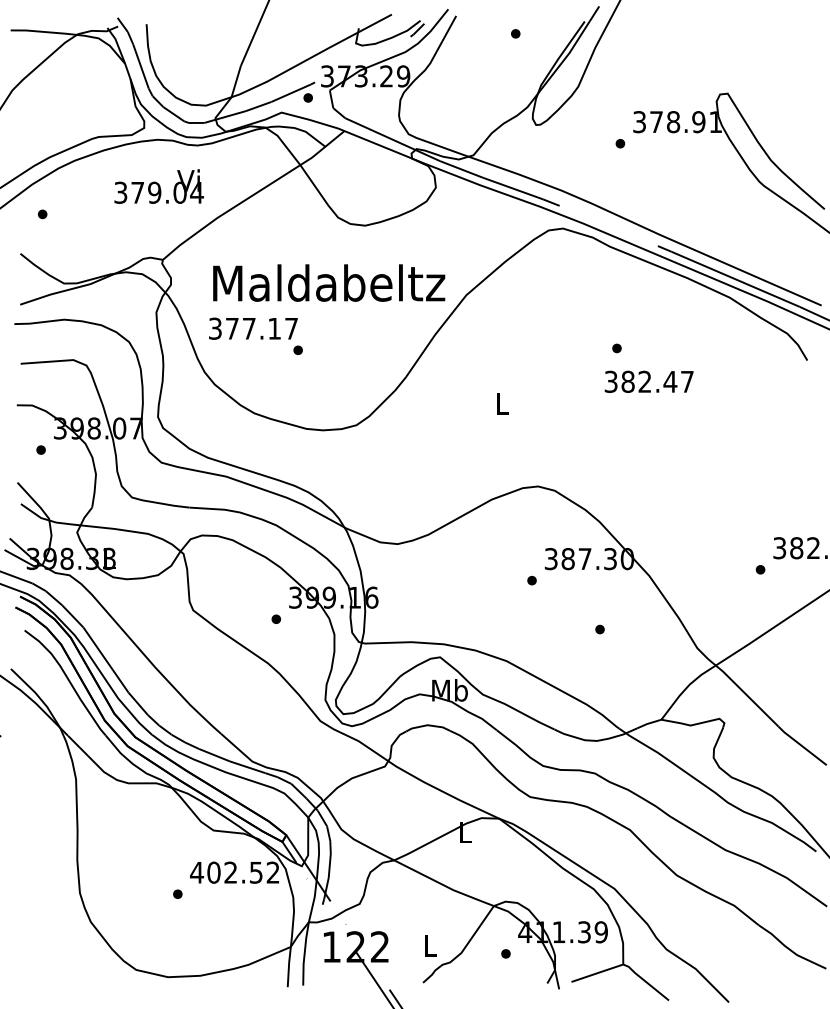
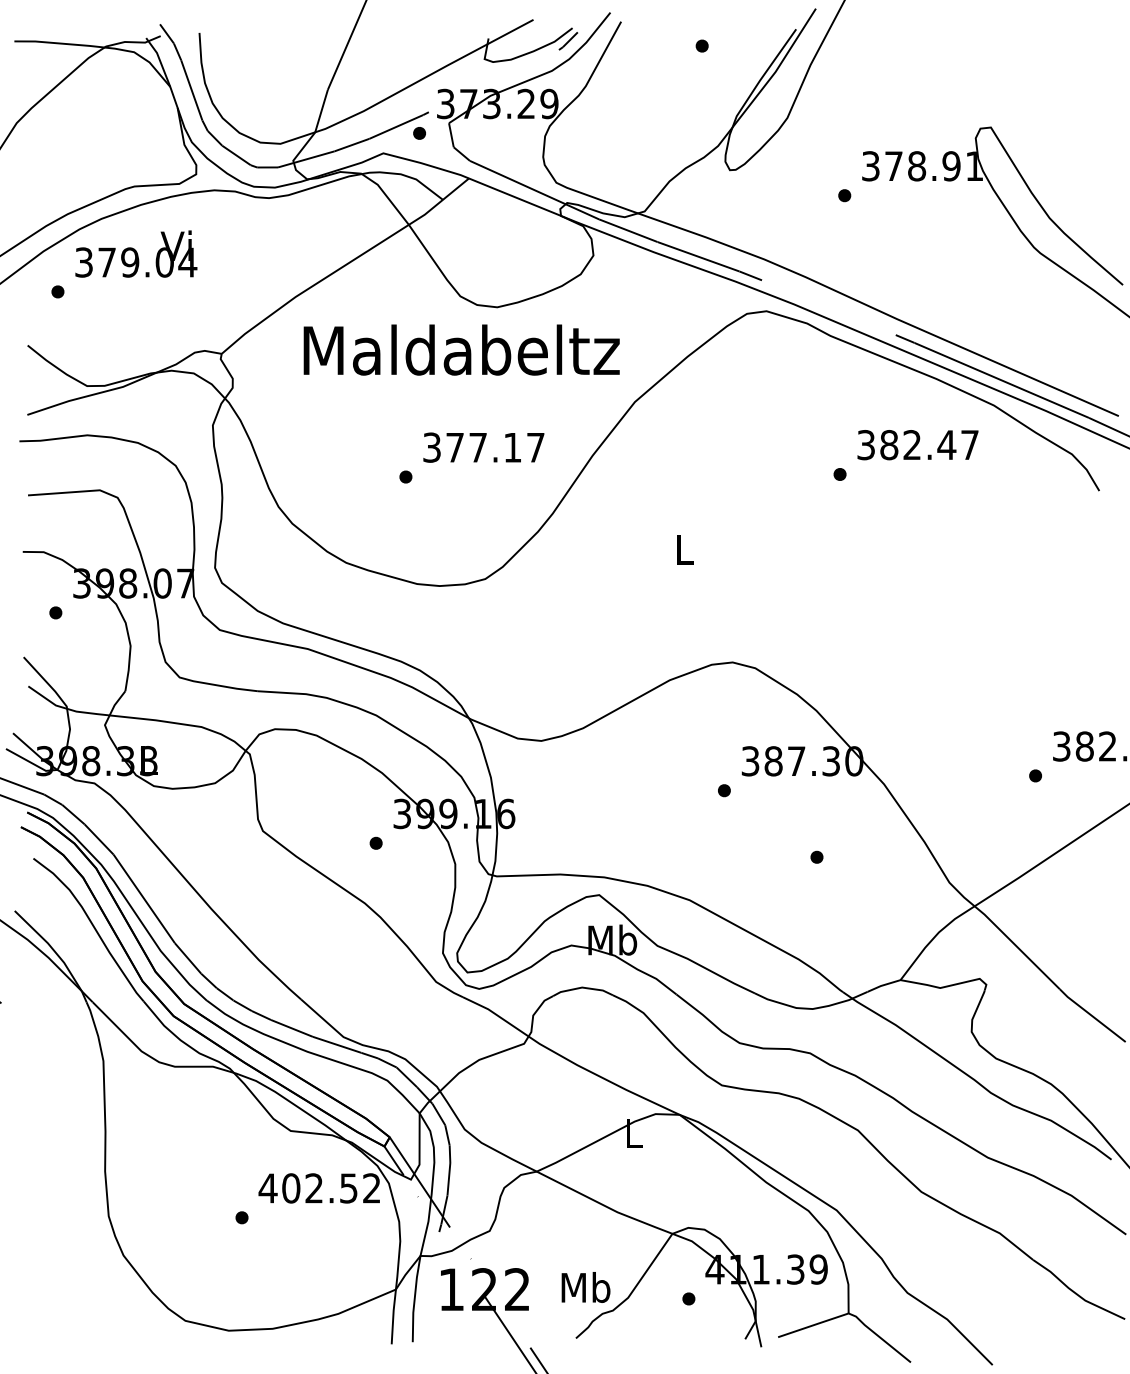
text: (158, 186) -> (135, 253), moved
text: (329, 282) -> (462, 349), moved
text: (253, 328) -> (483, 447), moved
text: (648, 381) -> (917, 444), moved
text: (430, 945) -> (586, 1287), L -> Mb

